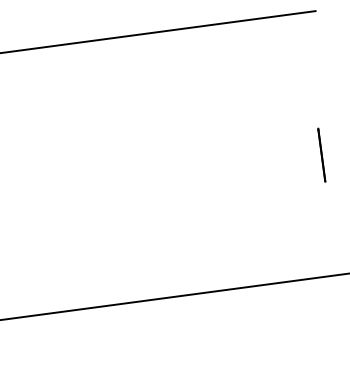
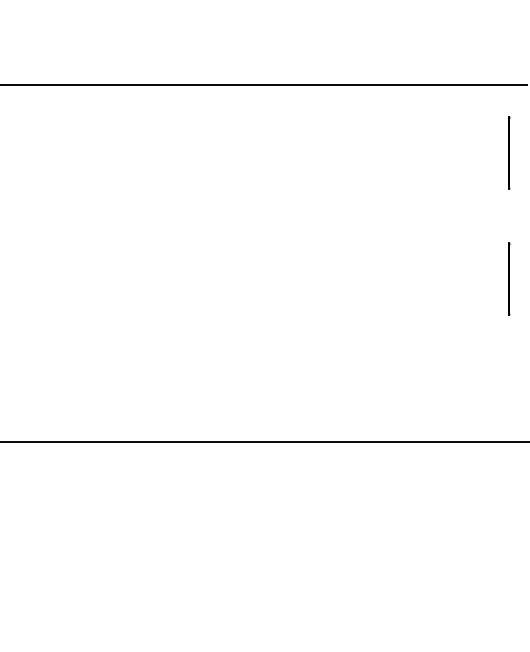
line: (309, 62) -> (509, 152), added

